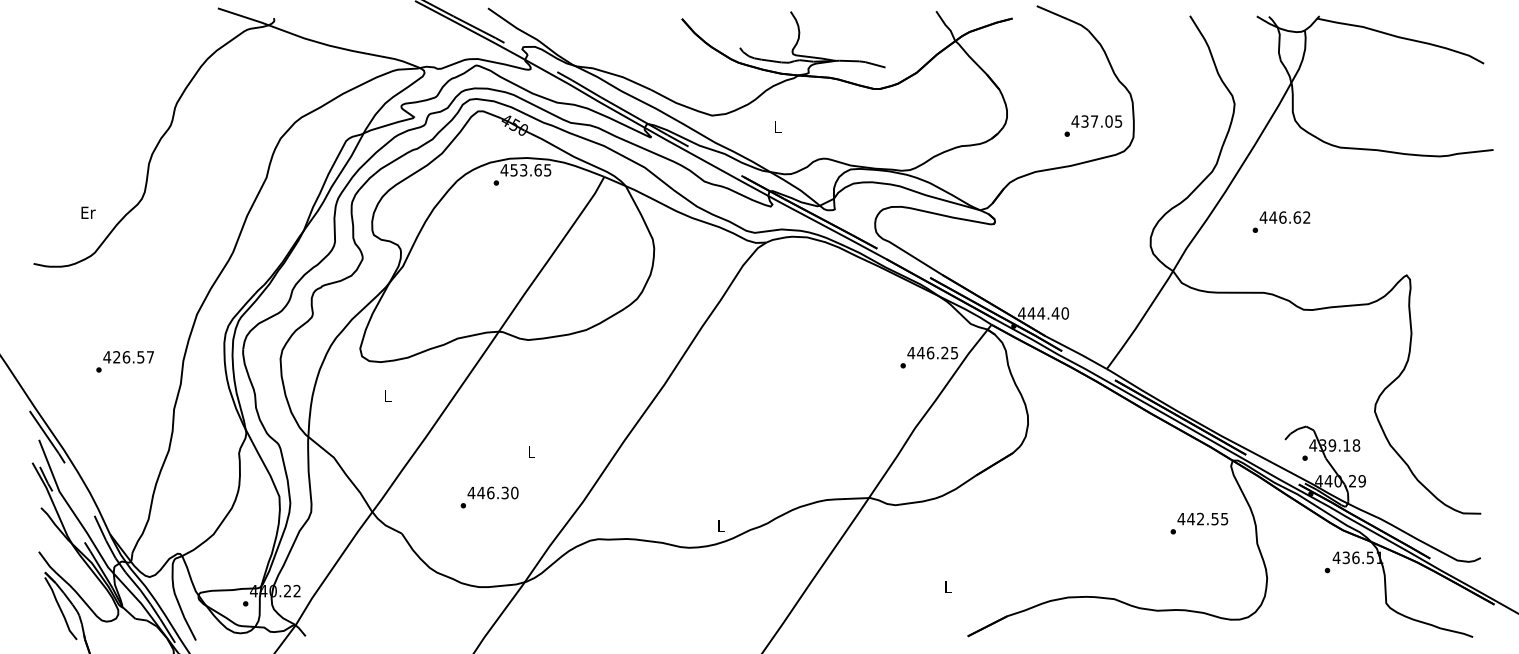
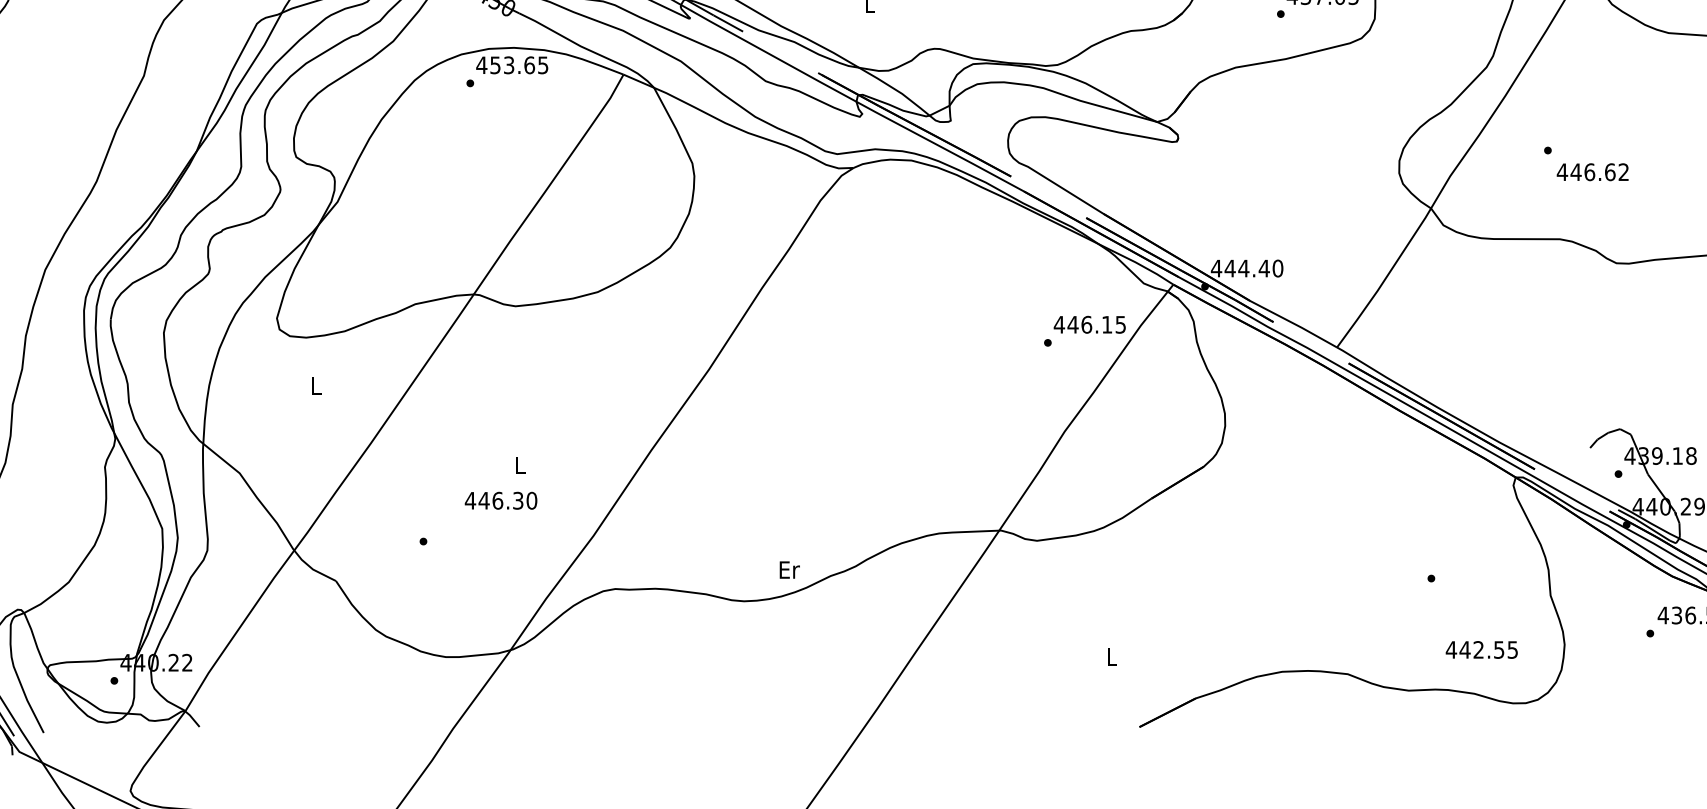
text: (1284, 217) -> (1592, 172), moved
text: (944, 352) -> (1106, 323), 446.25 -> 446.15
text: (492, 492) -> (500, 500), moved
text: (1202, 518) -> (1481, 649), moved
text: (721, 525) -> (789, 569), L -> Er

